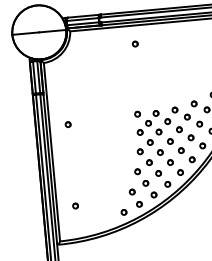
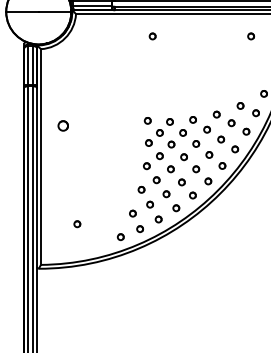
part: (68, 124) -> (63, 125), size x1.6
part: (75, 206) -> (77, 224), moved

